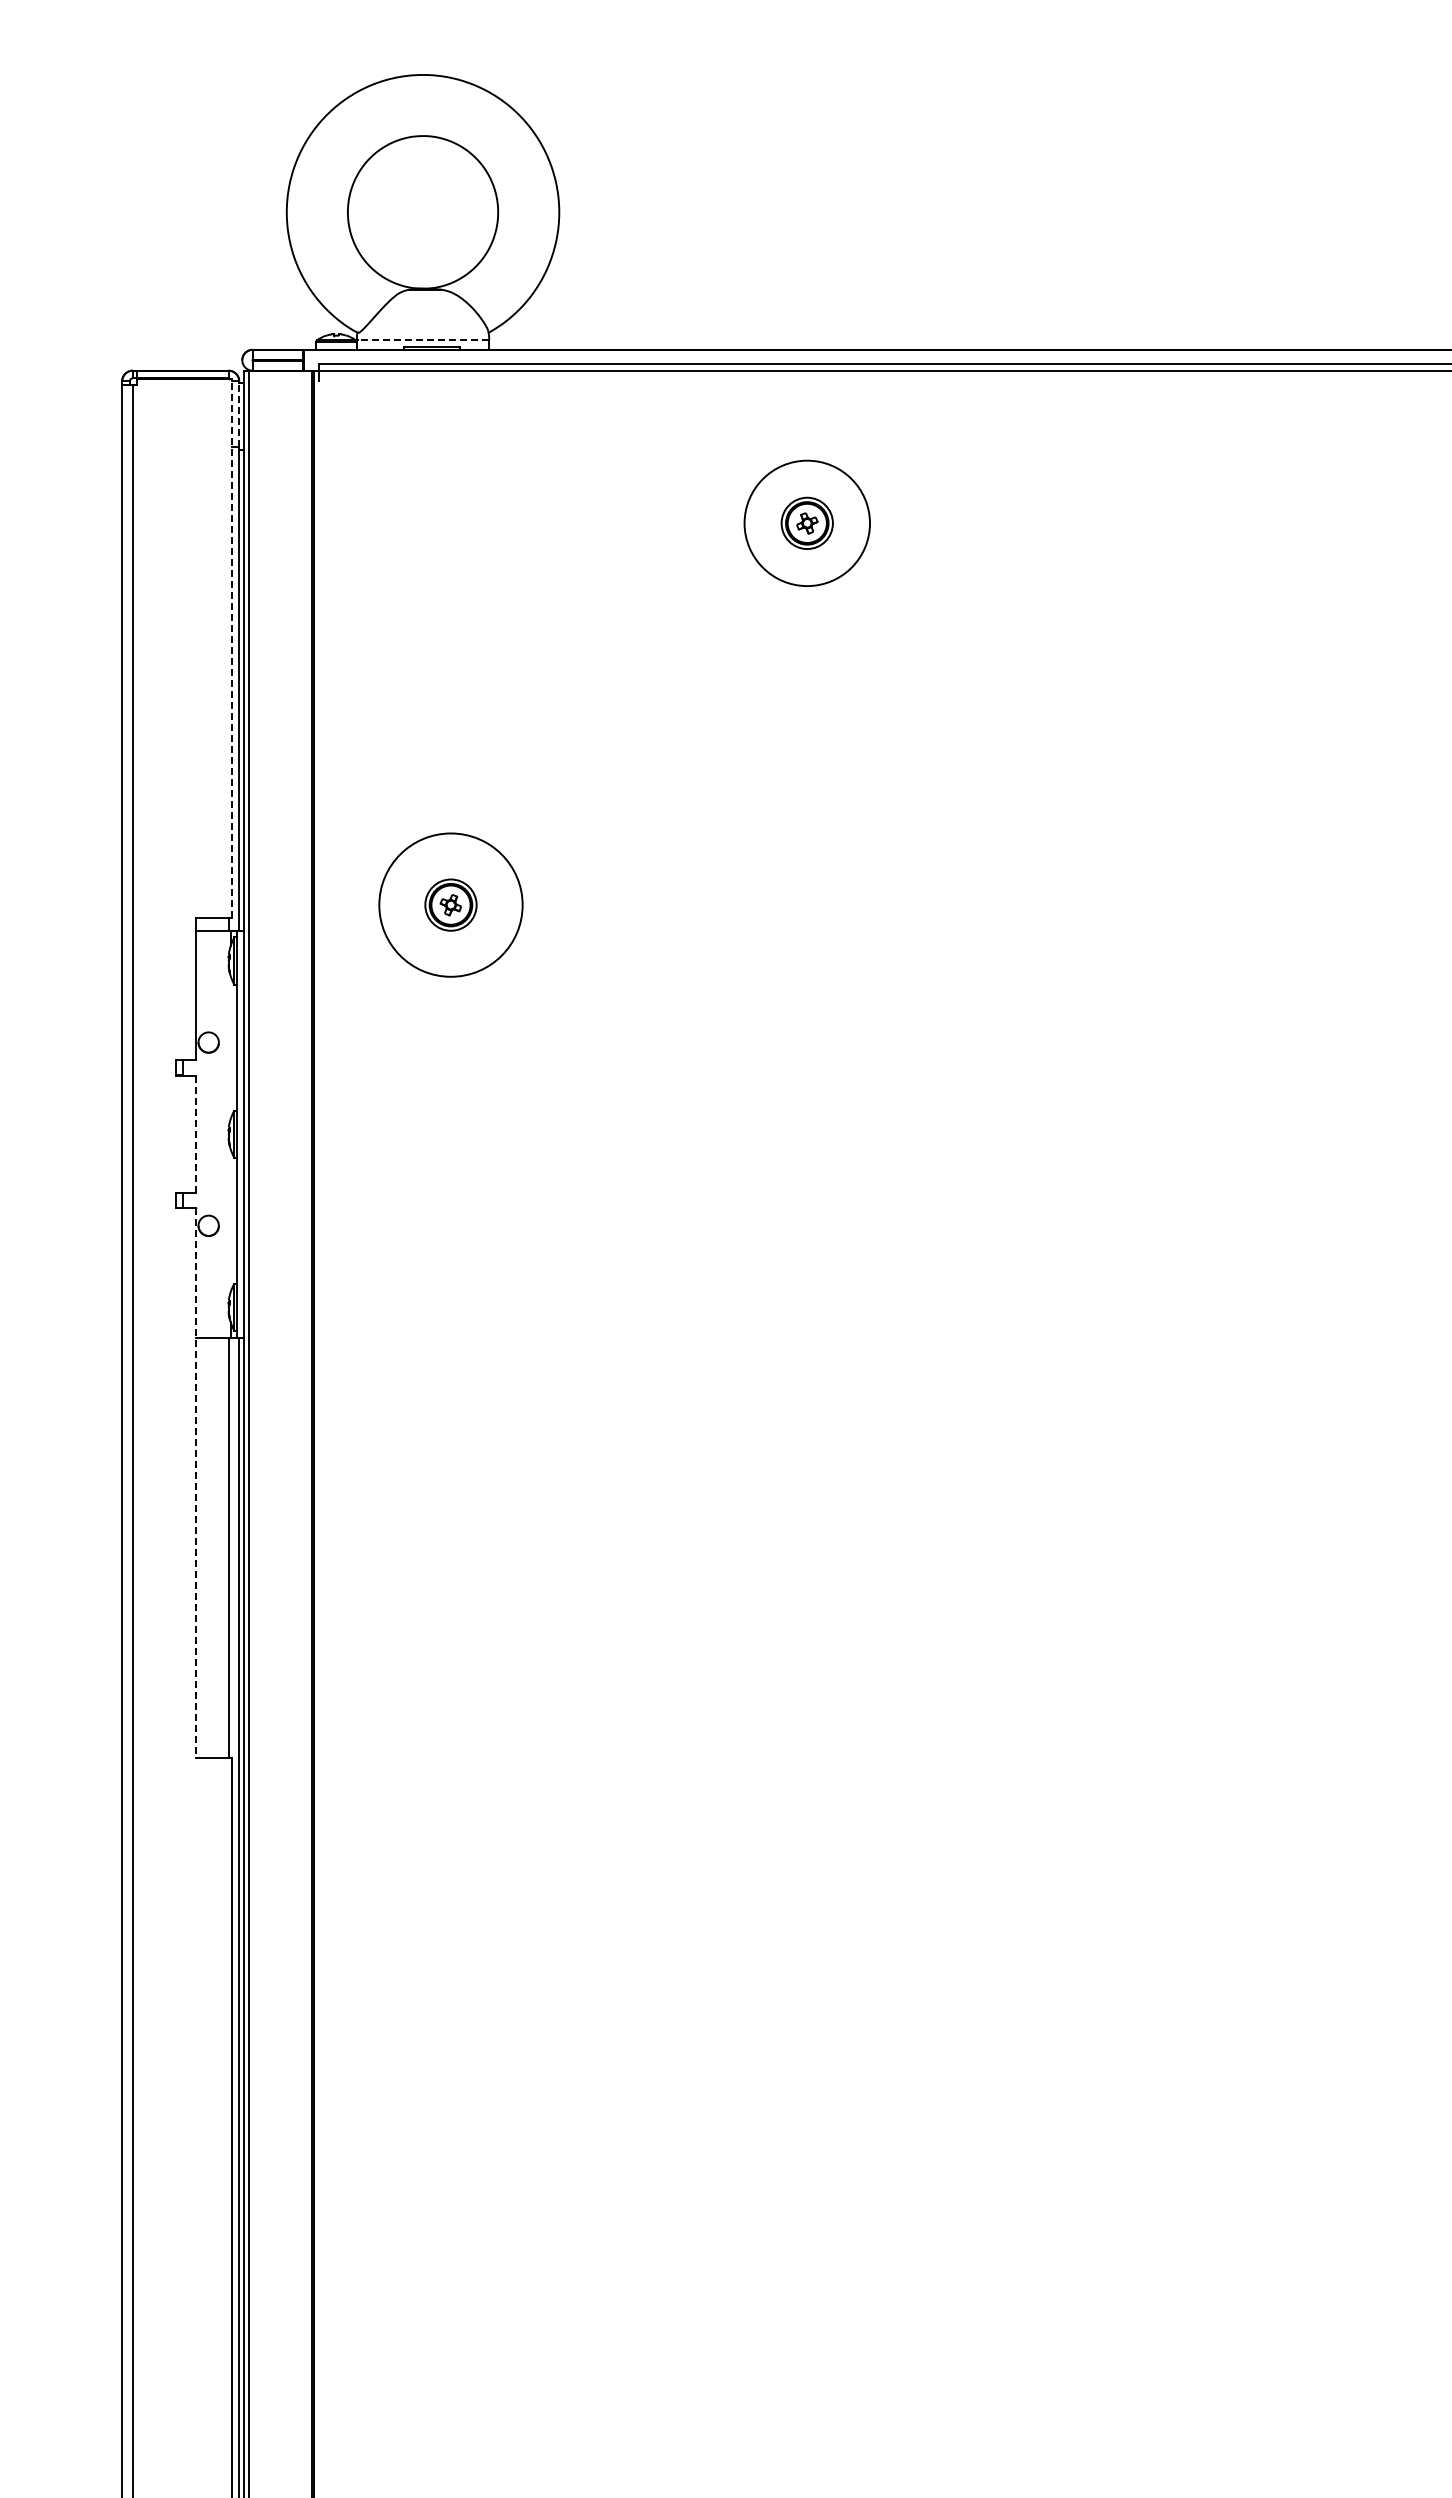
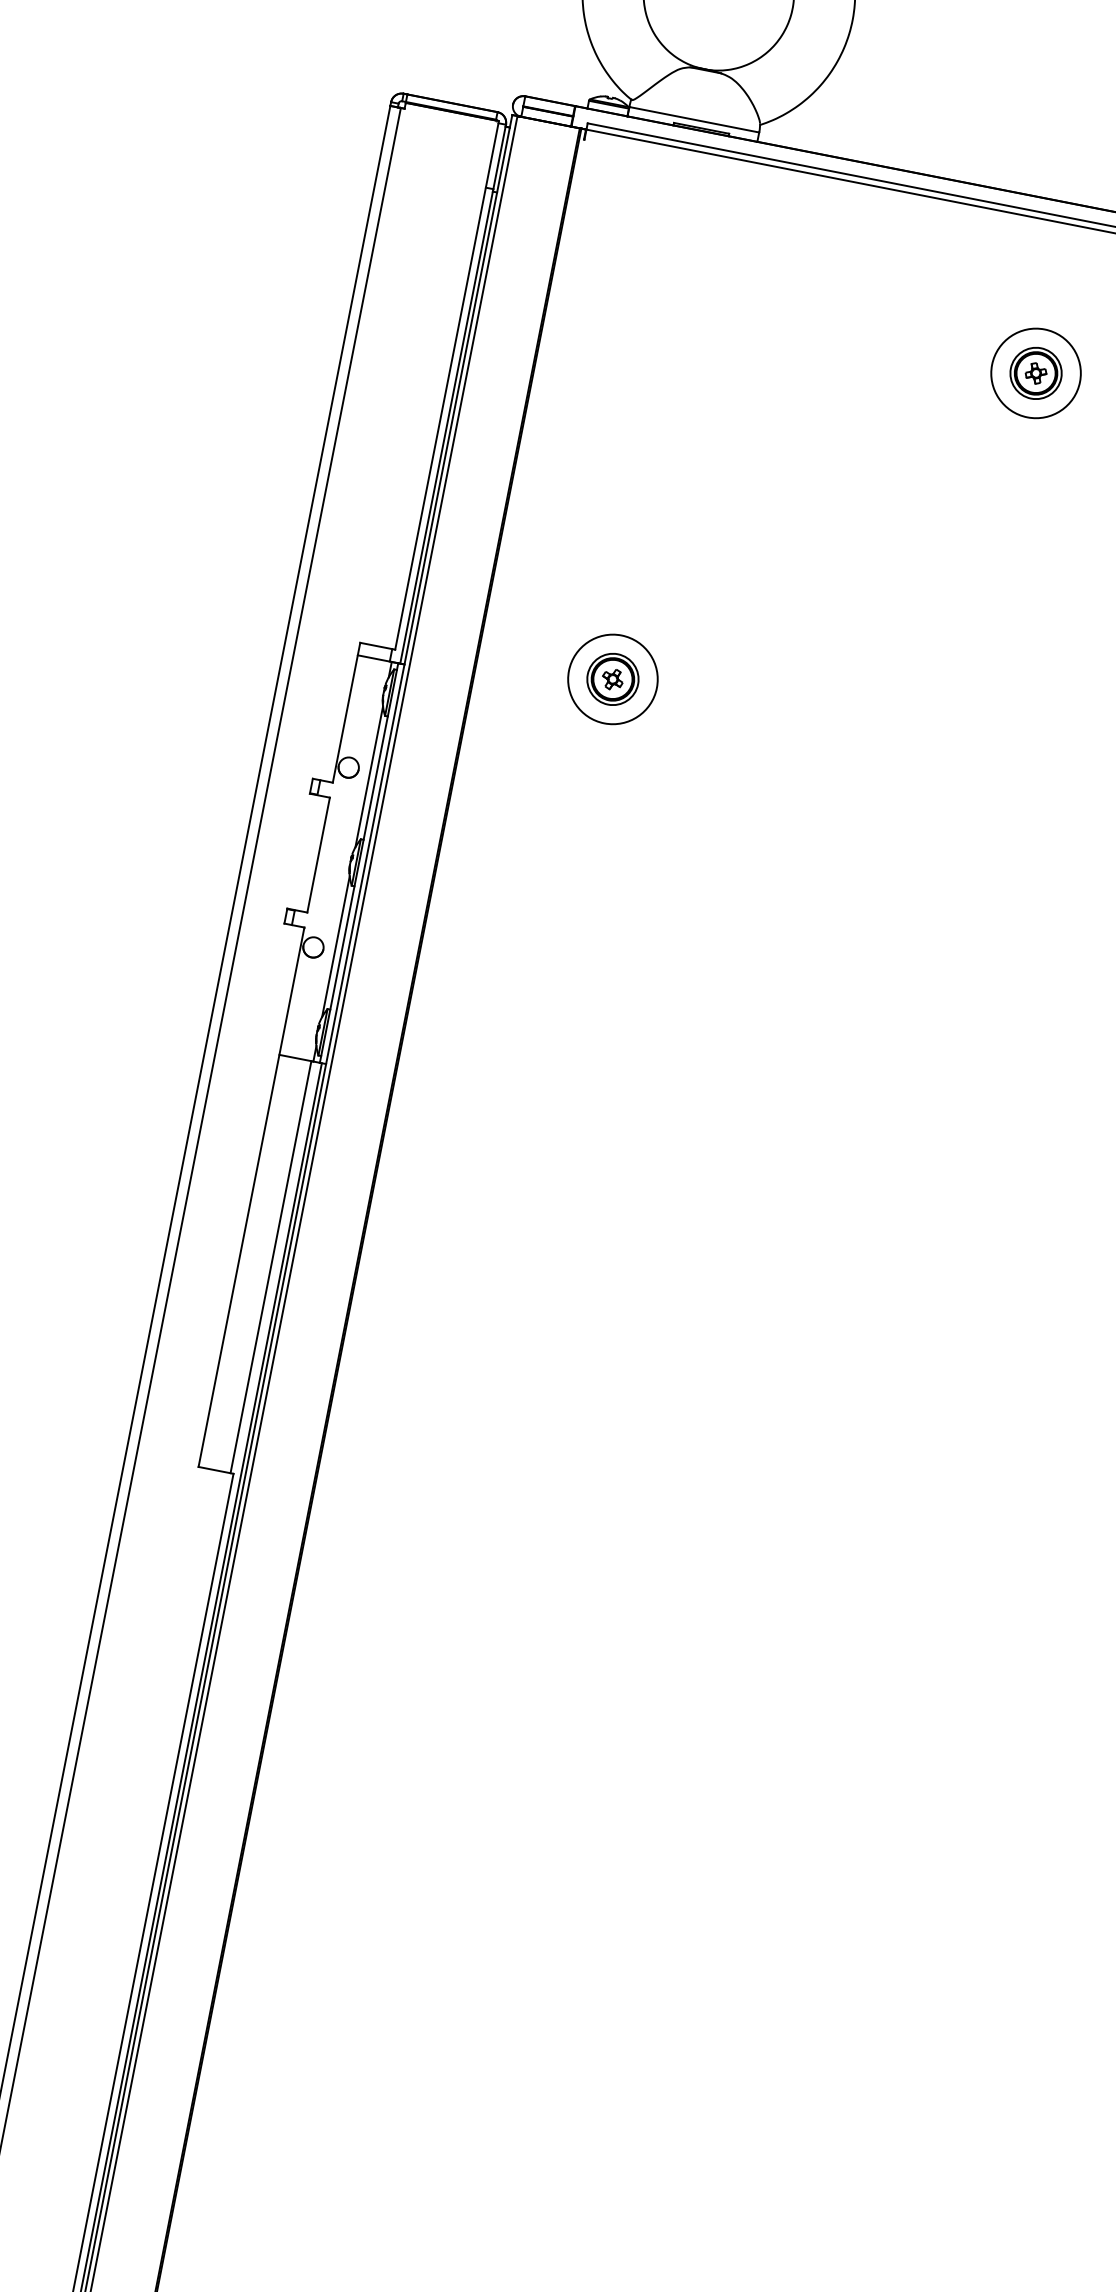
line: (423, 340) -> (694, 120), dashed -> solid
line: (239, 414) -> (499, 157), dashed -> solid
circle: (807, 523) -> (1036, 373), size x0.71
line: (231, 648) -> (446, 385), dashed -> solid
circle: (450, 904) -> (612, 678), size x0.62
line: (230, 1047) -> (369, 776), added
line: (195, 1134) -> (318, 855), dashed -> solid
line: (230, 1220) -> (335, 946), added
line: (195, 1482) -> (251, 1196), dashed -> solid

